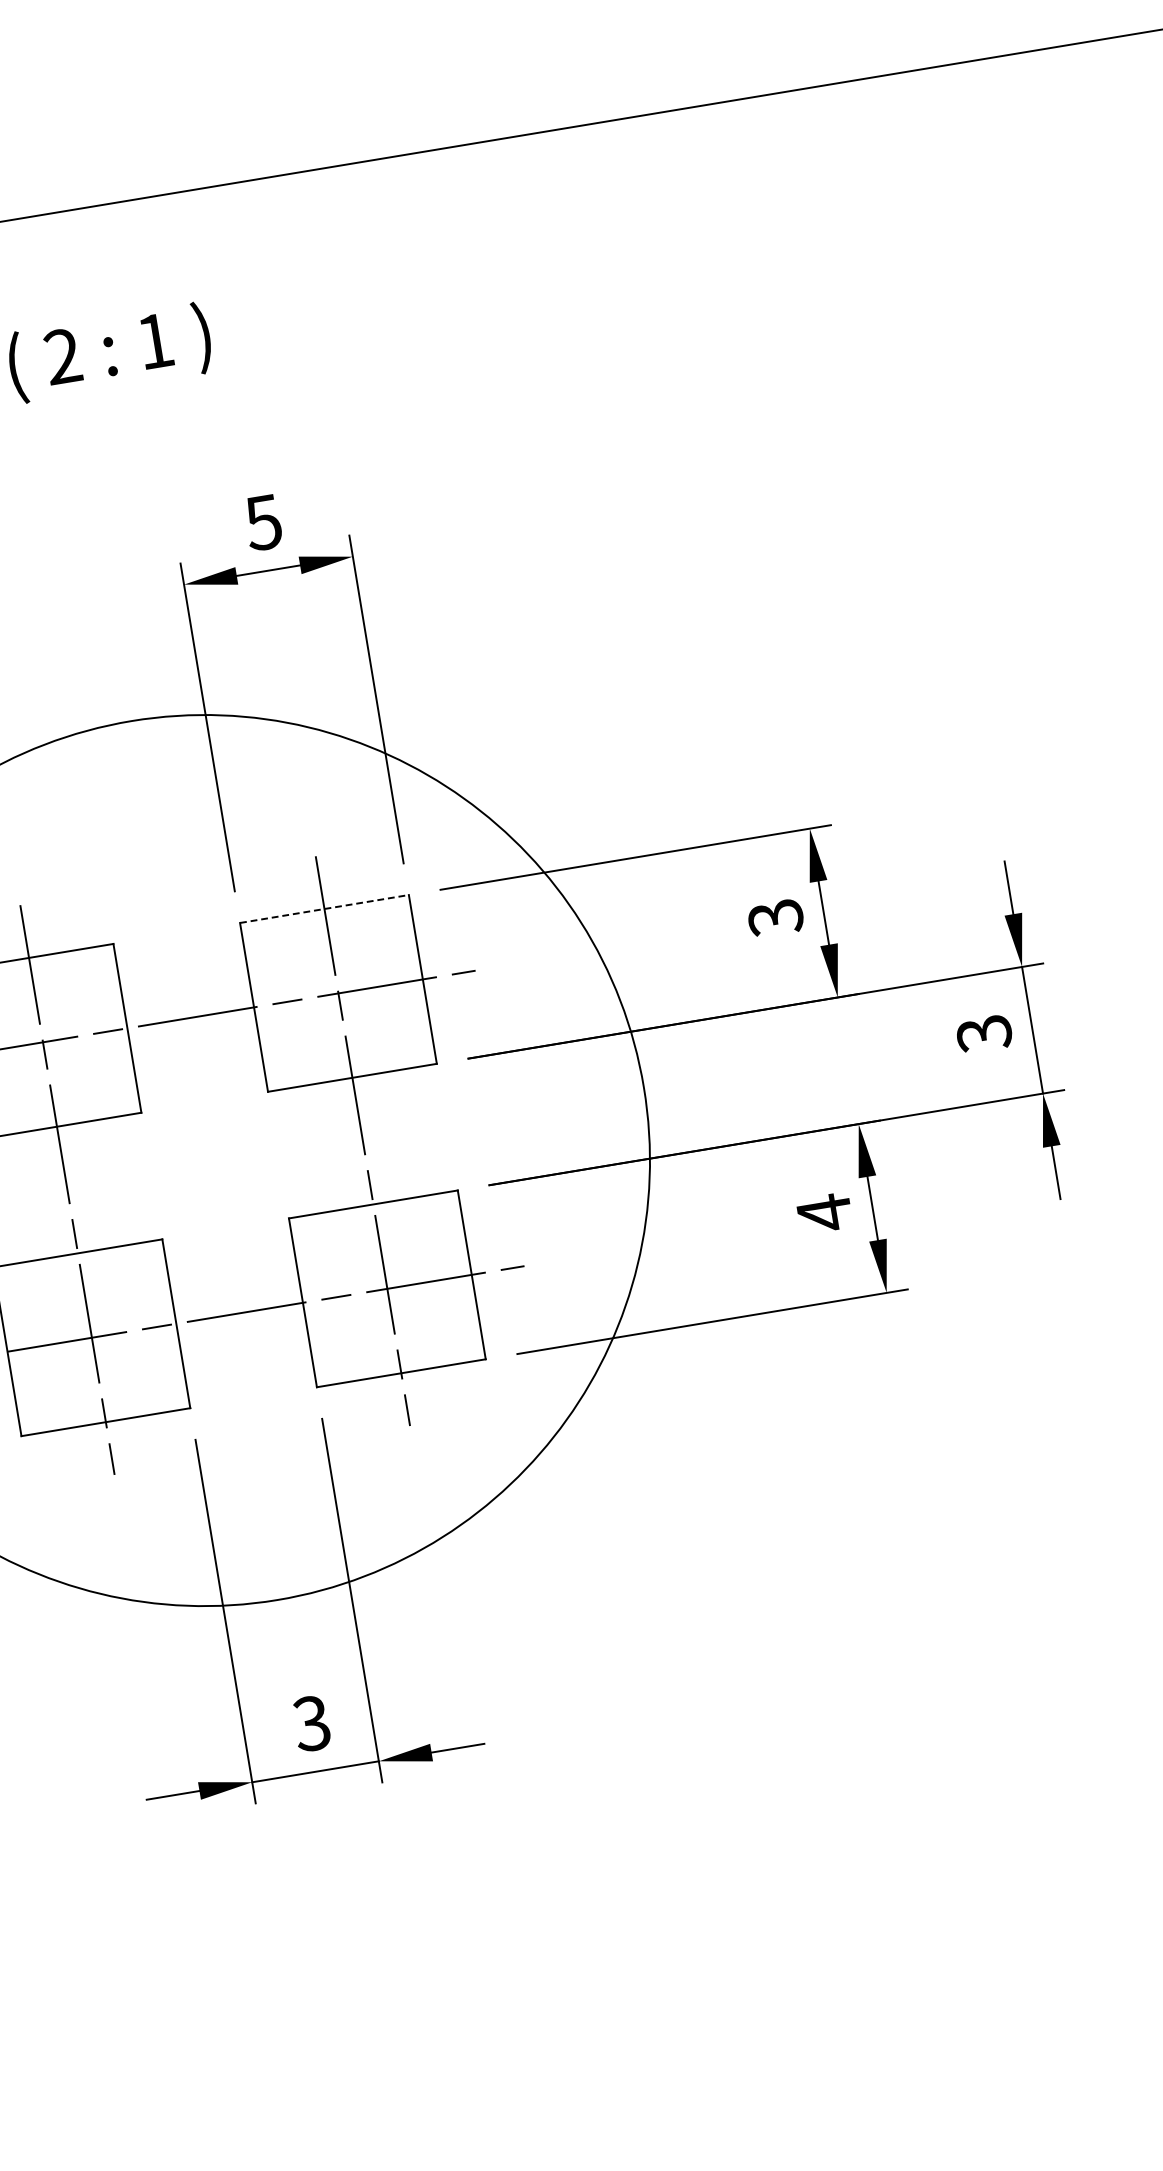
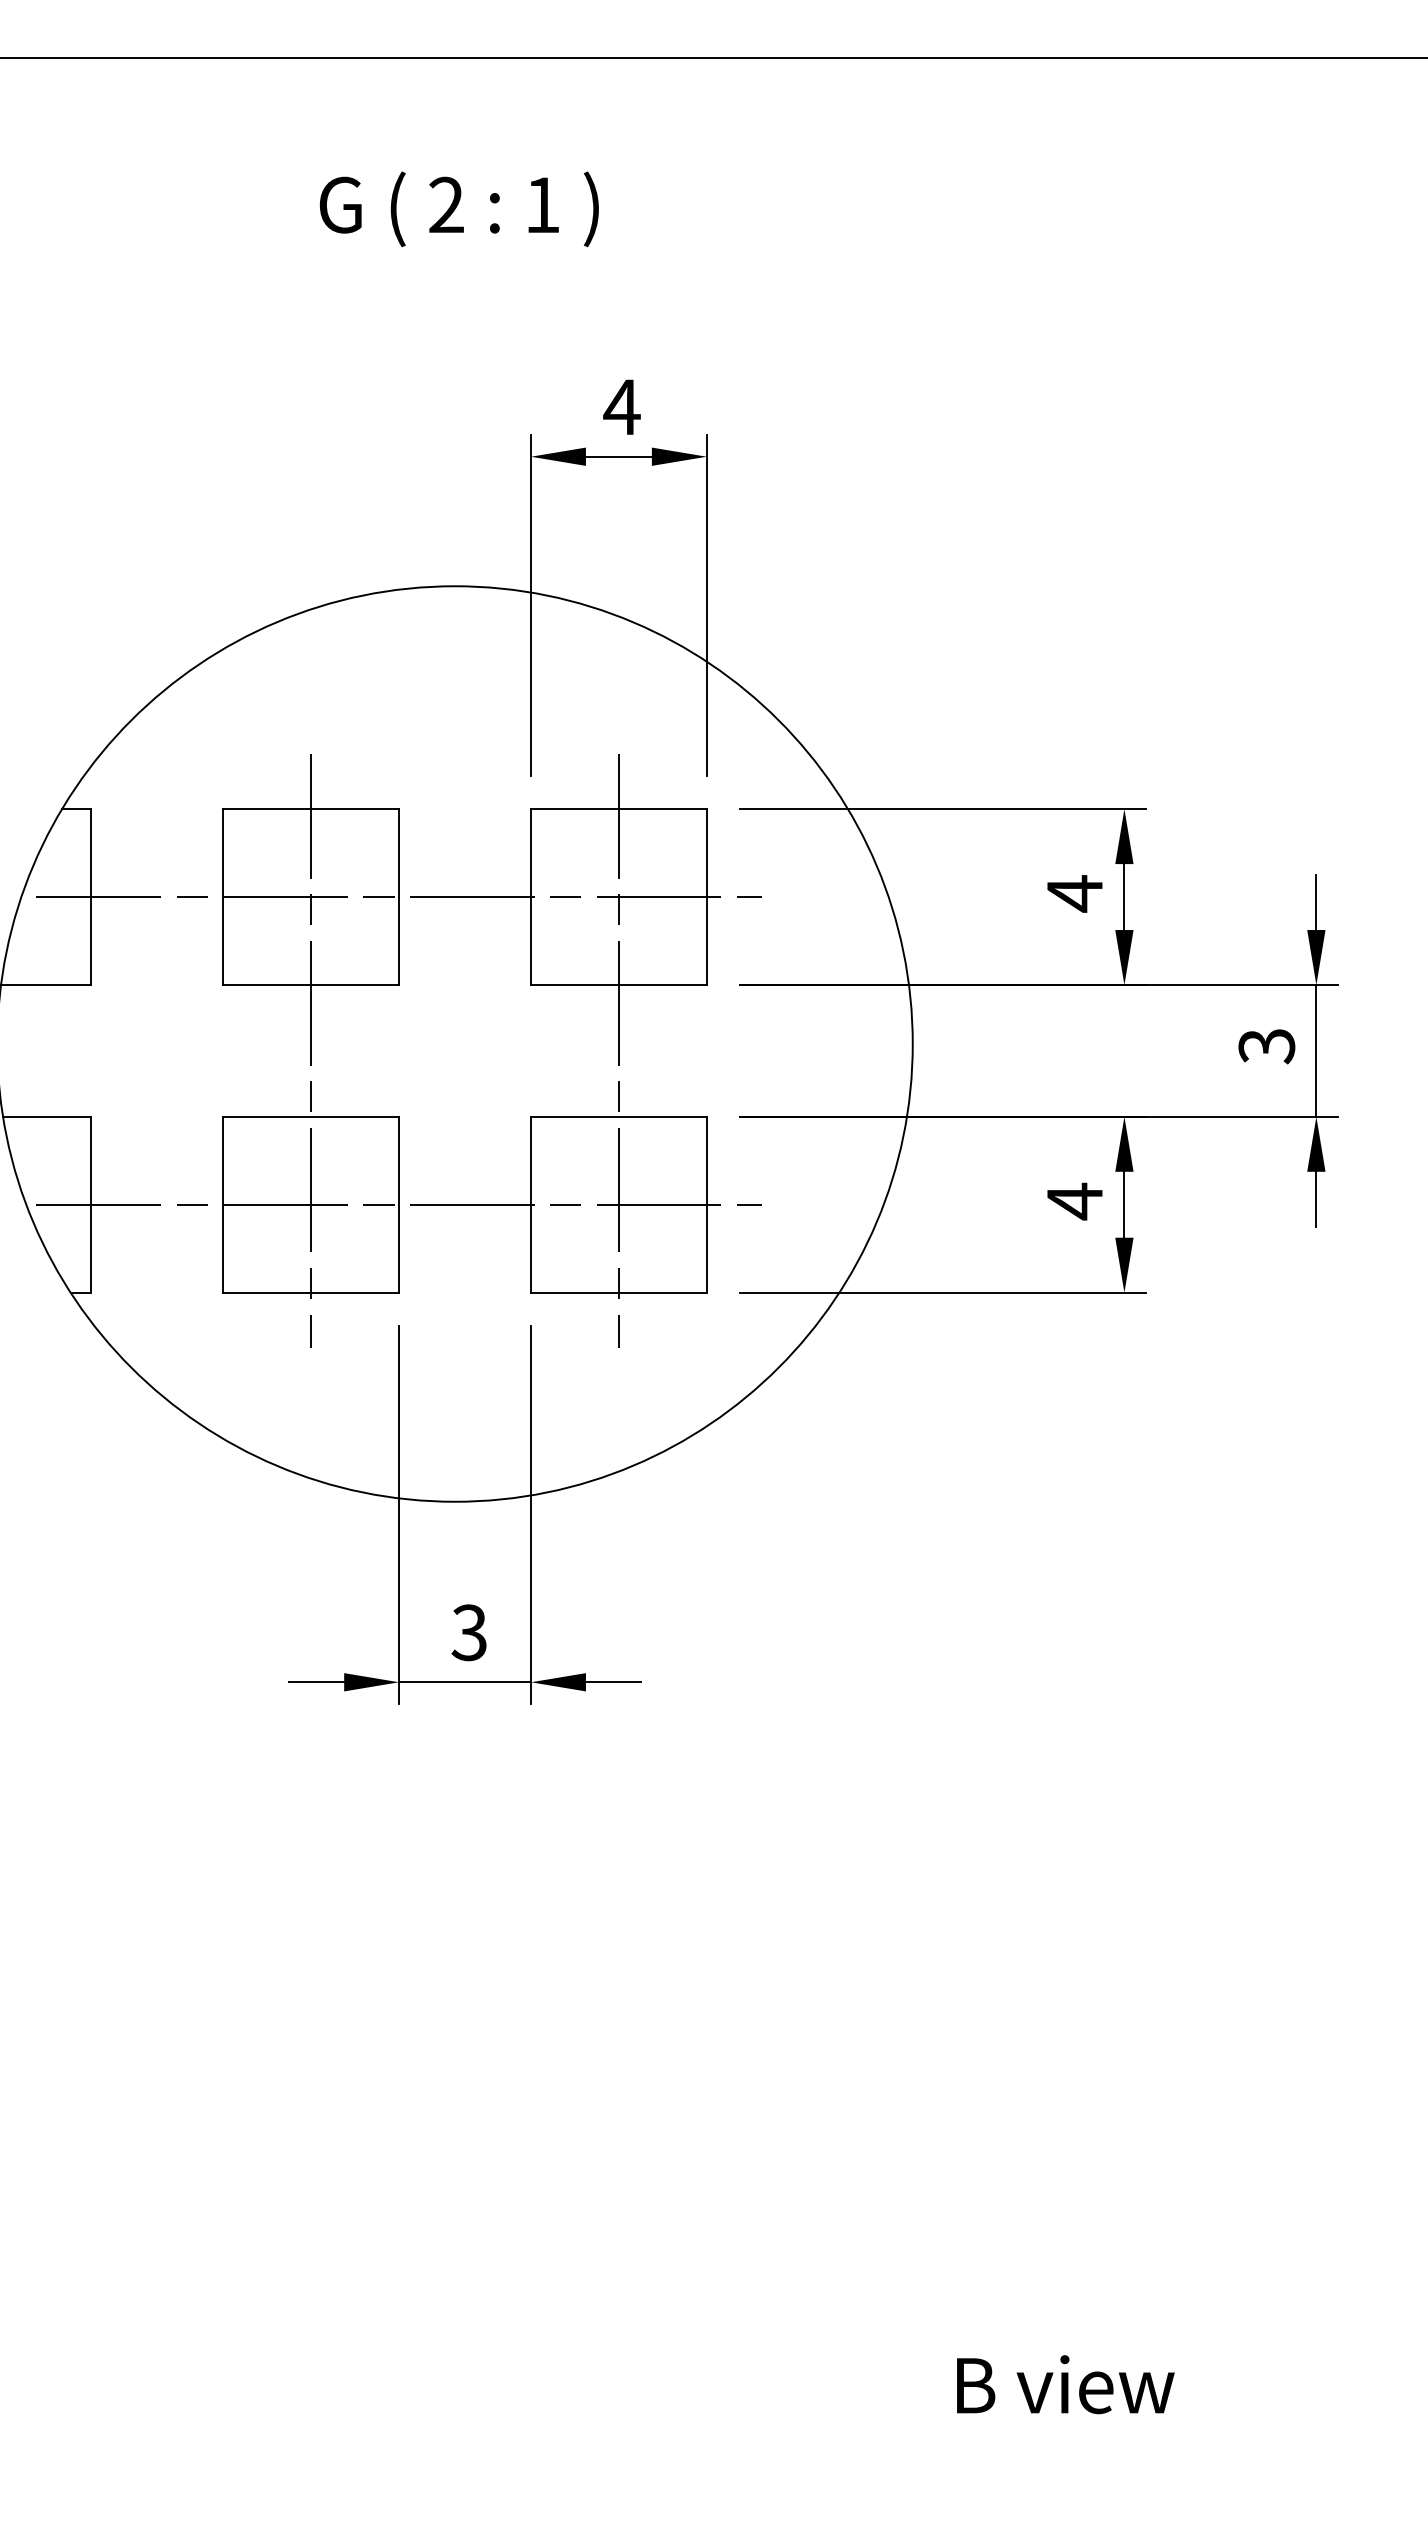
text: (263, 522) -> (621, 407), 5 -> 4
line: (324, 909) -> (618, 809), dashed -> solid
text: (775, 917) -> (1074, 893), 3 -> 4

